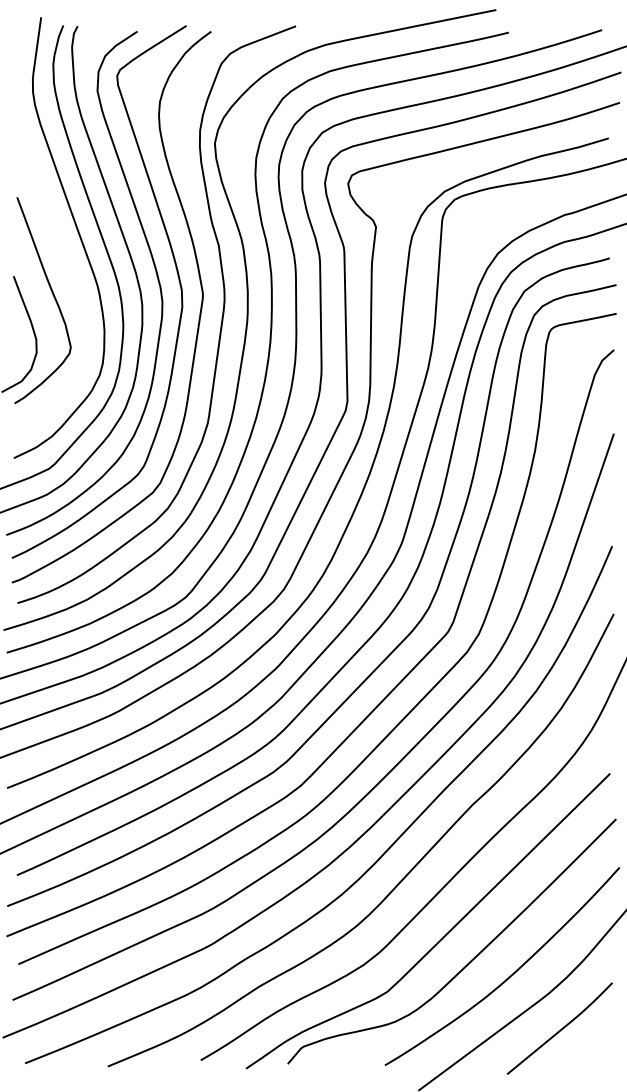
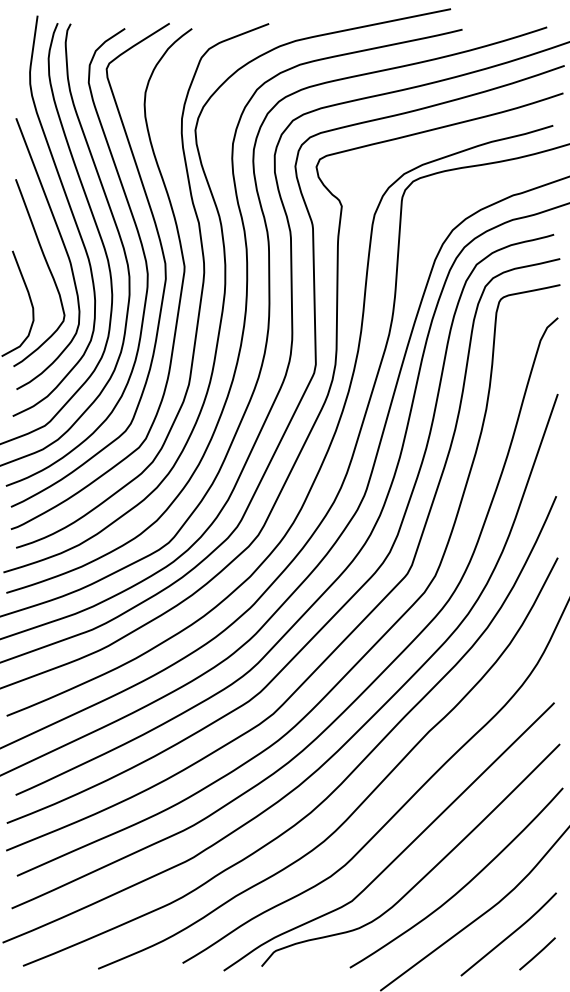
curve: (70, 273) -> (64, 248), added
line: (591, 1049) -> (537, 953), added

